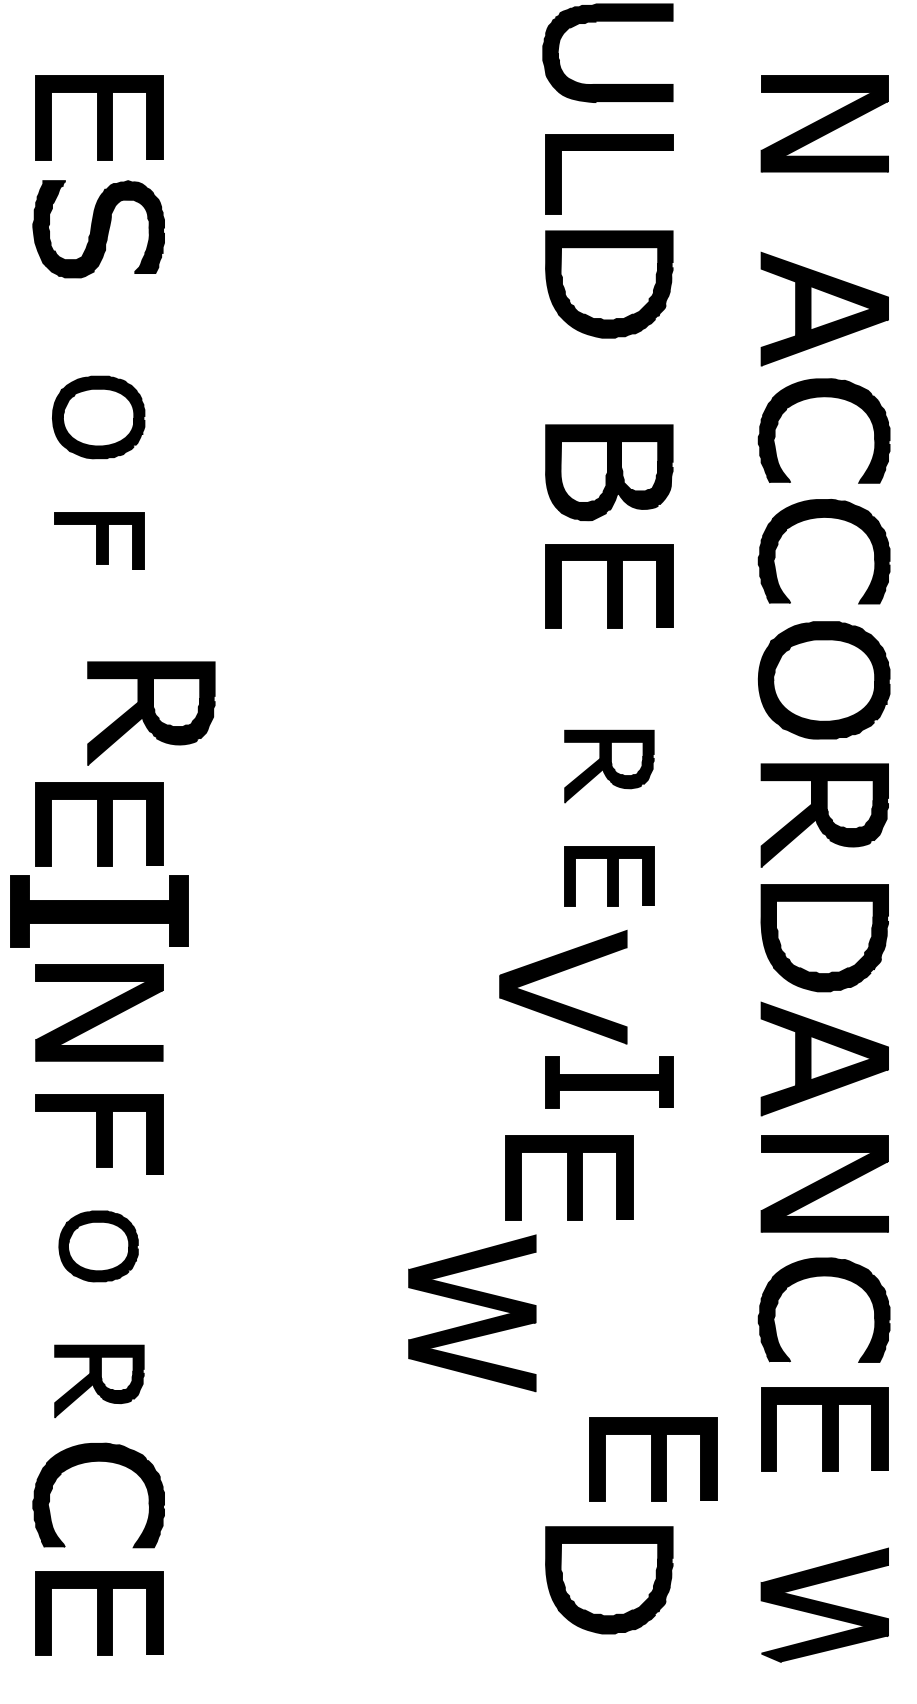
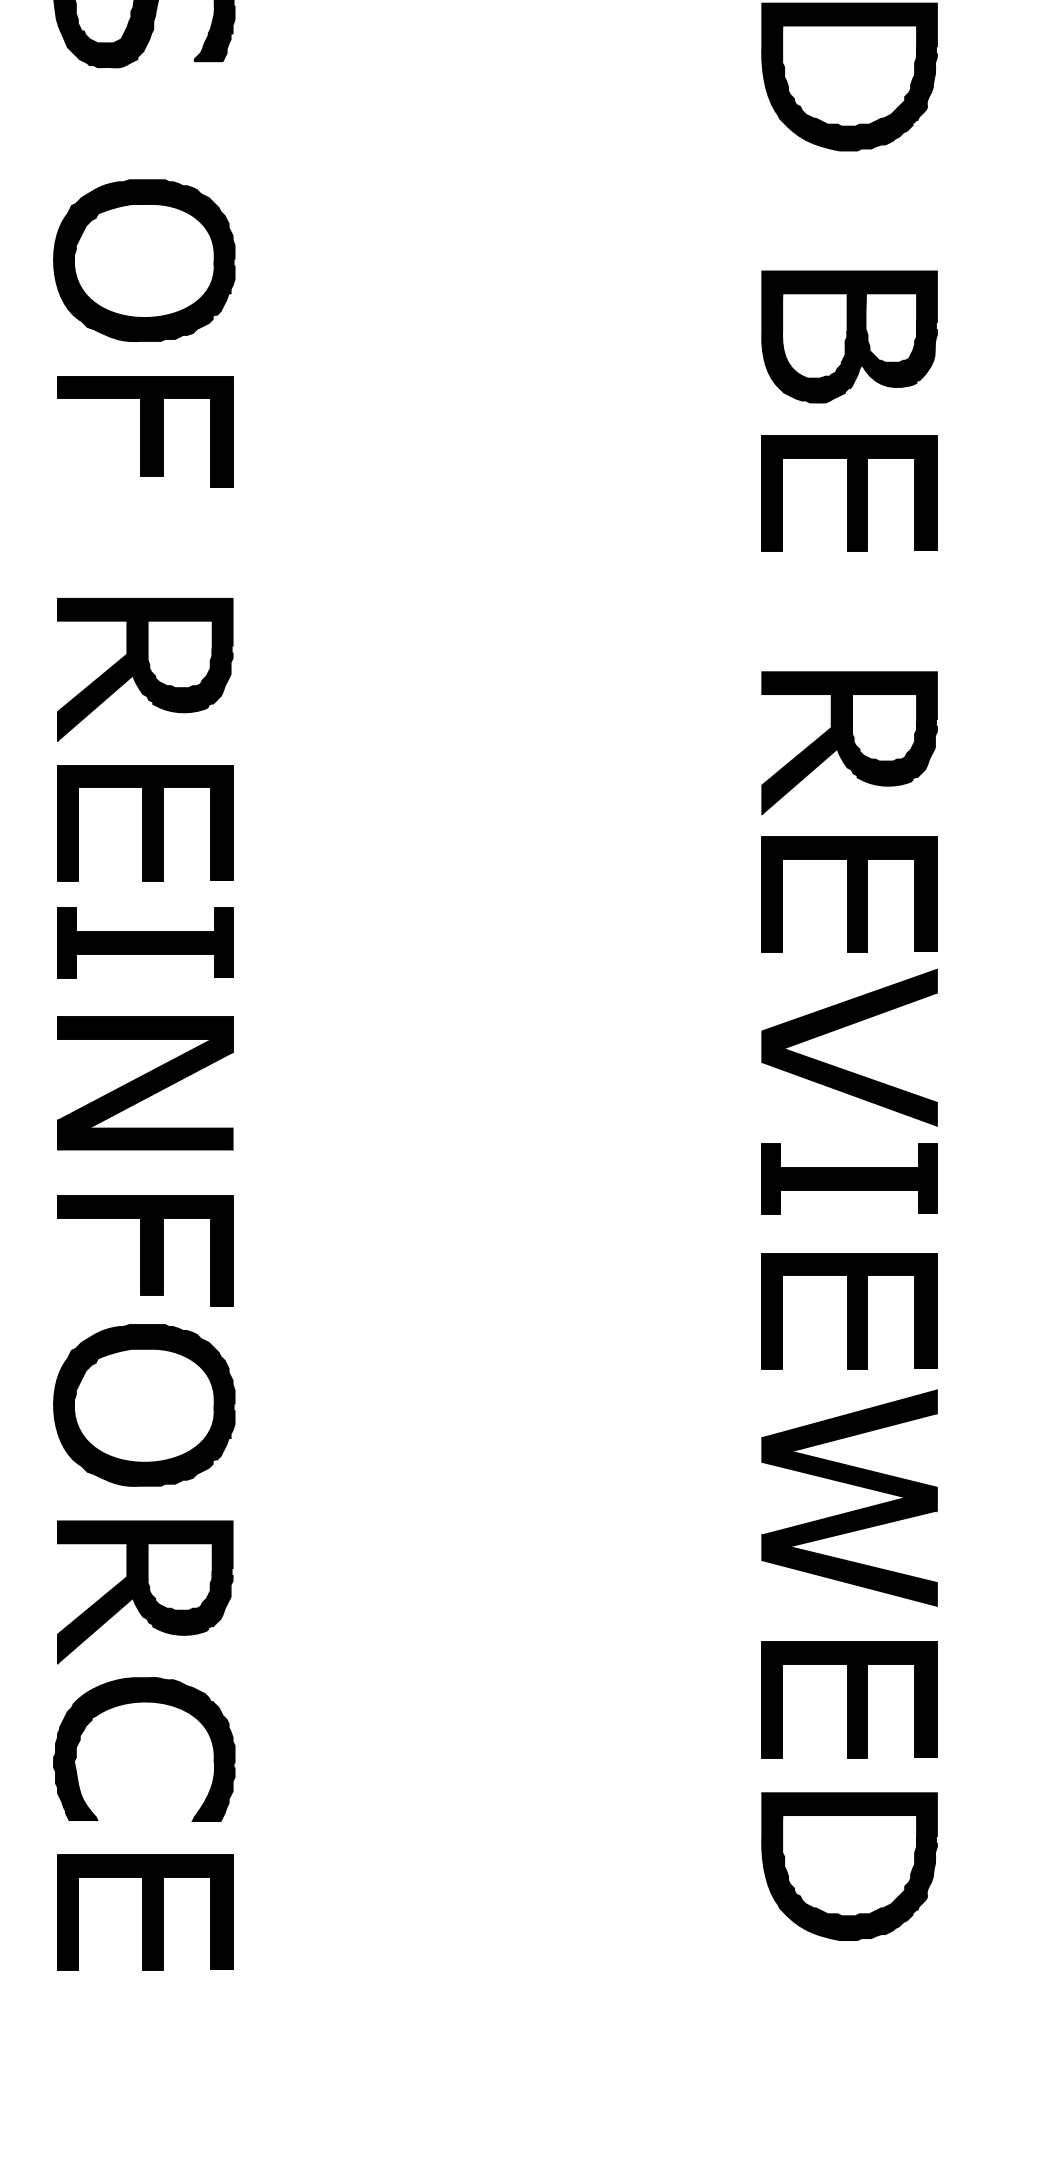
part: (98, 417) -> (144, 260), size x1.43
part: (99, 540) -> (145, 430), size x1.43
part: (151, 713) -> (145, 669), moved
part: (609, 766) -> (849, 742), size x1.43
part: (609, 876) -> (849, 894), size x1.43
part: (99, 911) -> (145, 942), size x0.71
part: (560, 972) -> (845, 1027), moved
part: (569, 1177) -> (849, 1310), moved
part: (98, 1246) -> (144, 1405), size x1.67
part: (473, 1304) -> (851, 1485), moved
part: (99, 1381) -> (145, 1592), size x1.43
part: (653, 1459) -> (849, 1699), moved

